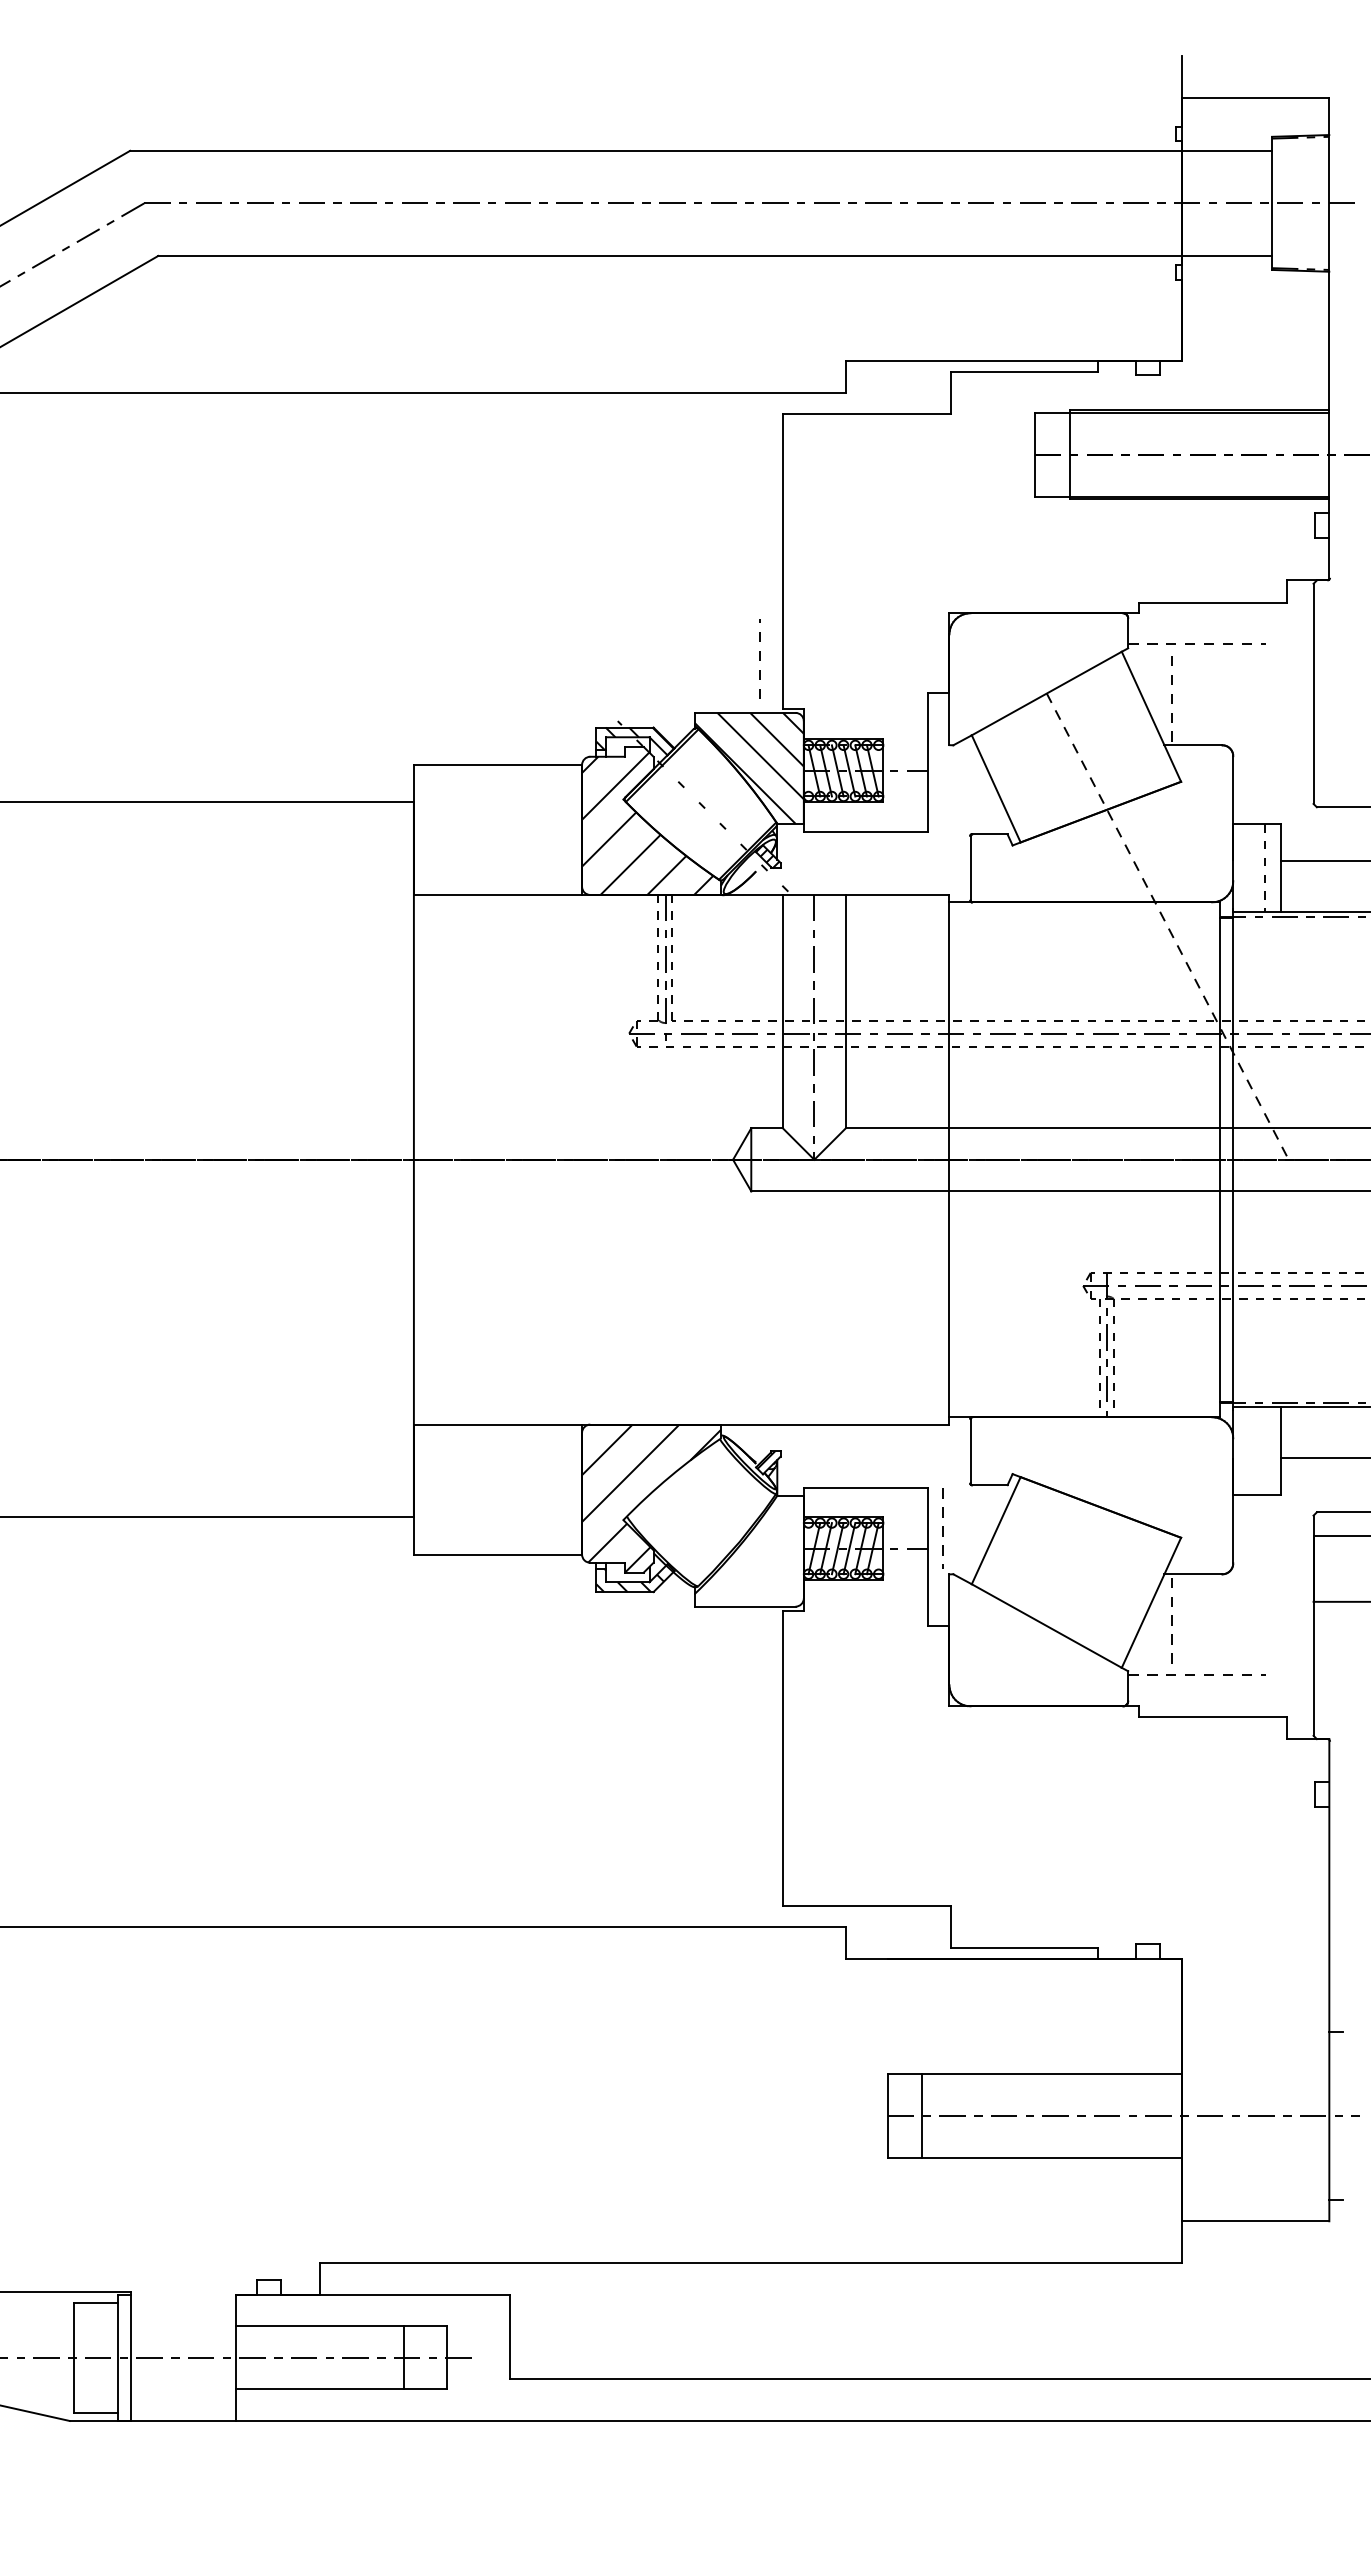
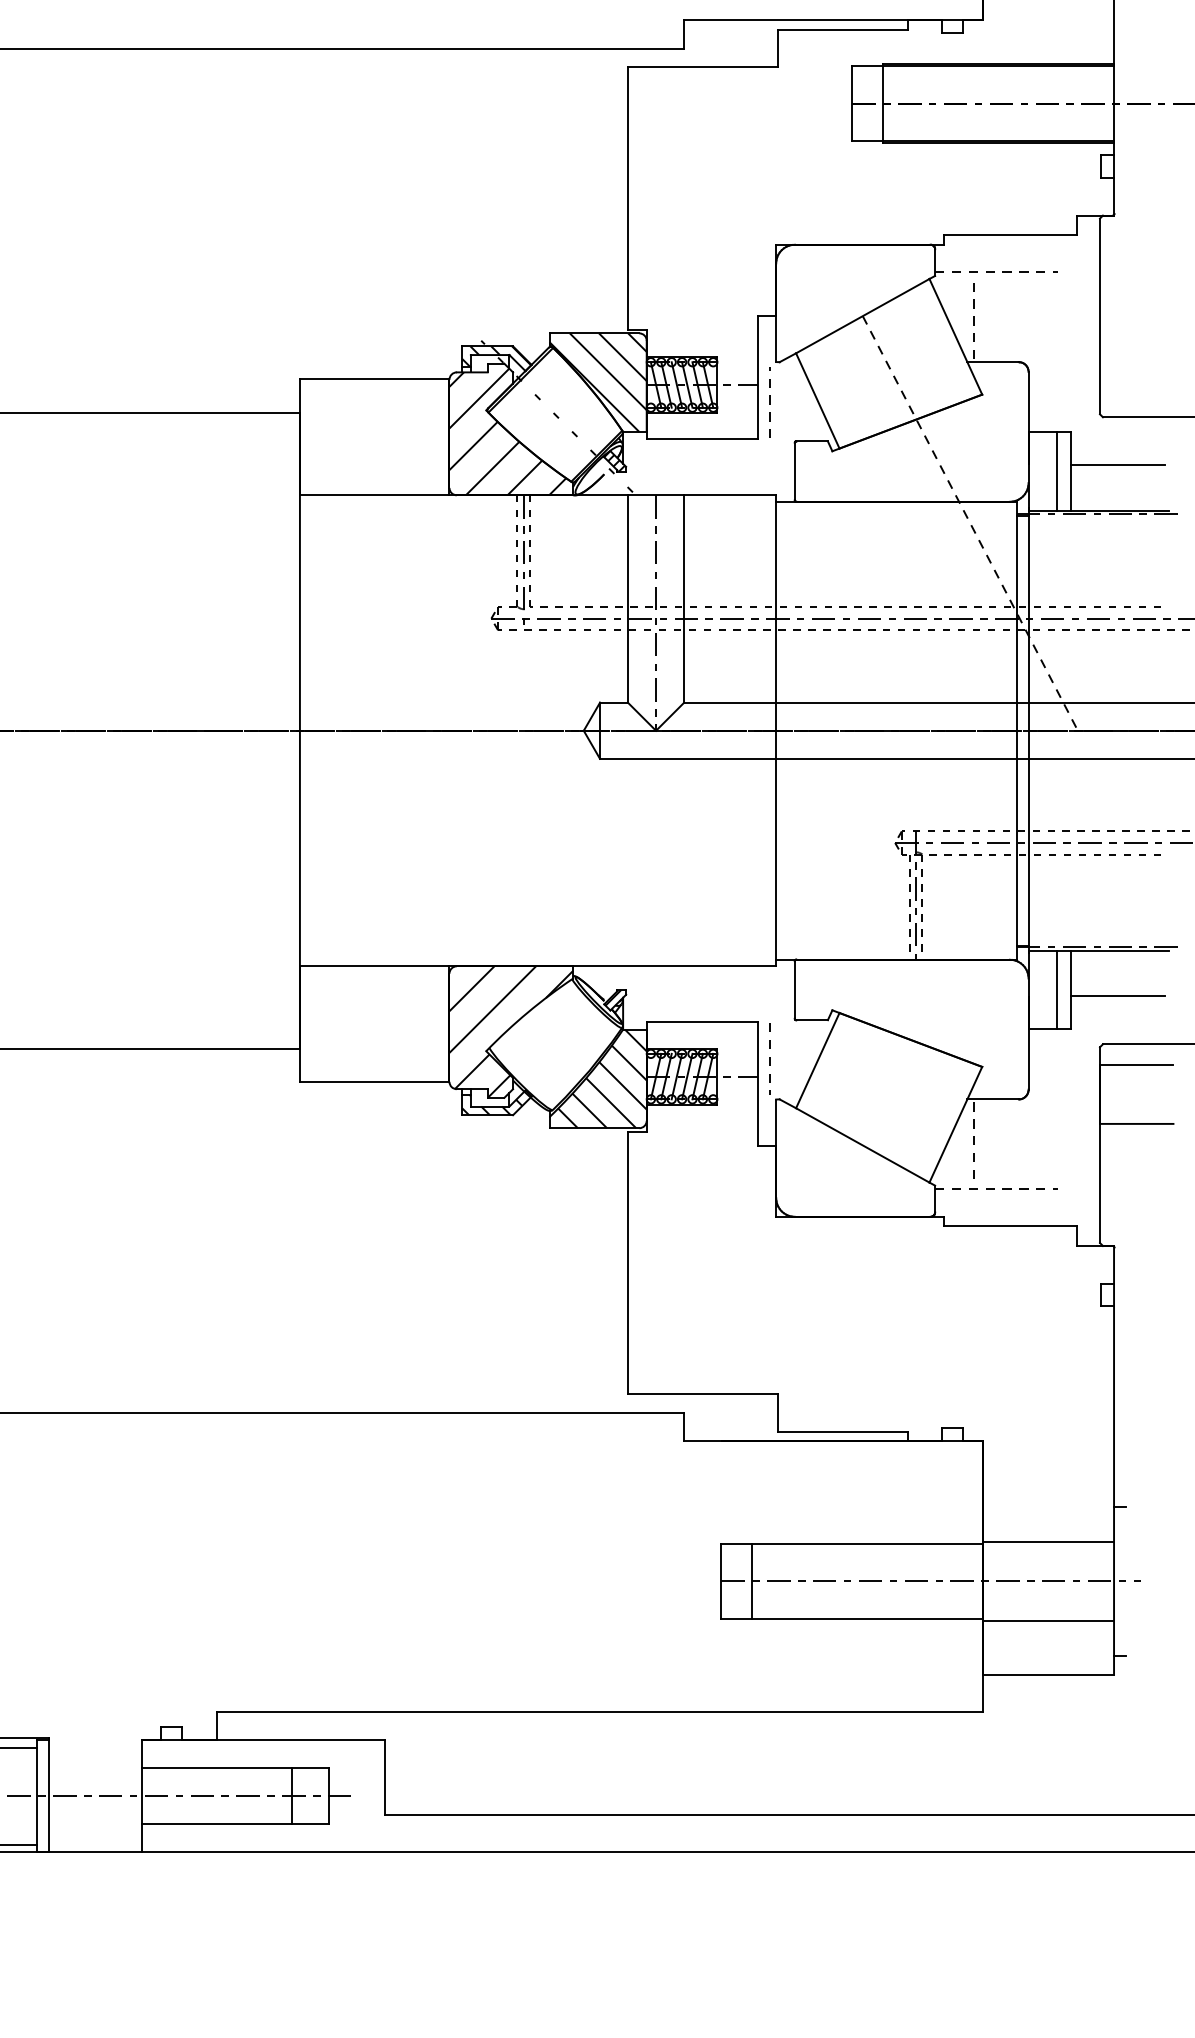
line: (759, 658) -> (770, 402), moved
line: (1264, 868) -> (1056, 471), dashed -> solid
line: (1264, 1451) -> (1056, 990), added
hatch: (753, 1550) -> (601, 1078), added
line: (1255, 2071) -> (1048, 1541), added
line: (1255, 2160) -> (1048, 1620), added

